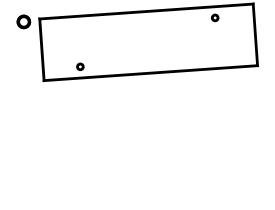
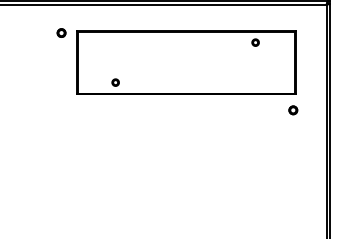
part: (23, 21) -> (61, 32), size x0.62
part: (257, 82) -> (293, 110), added

